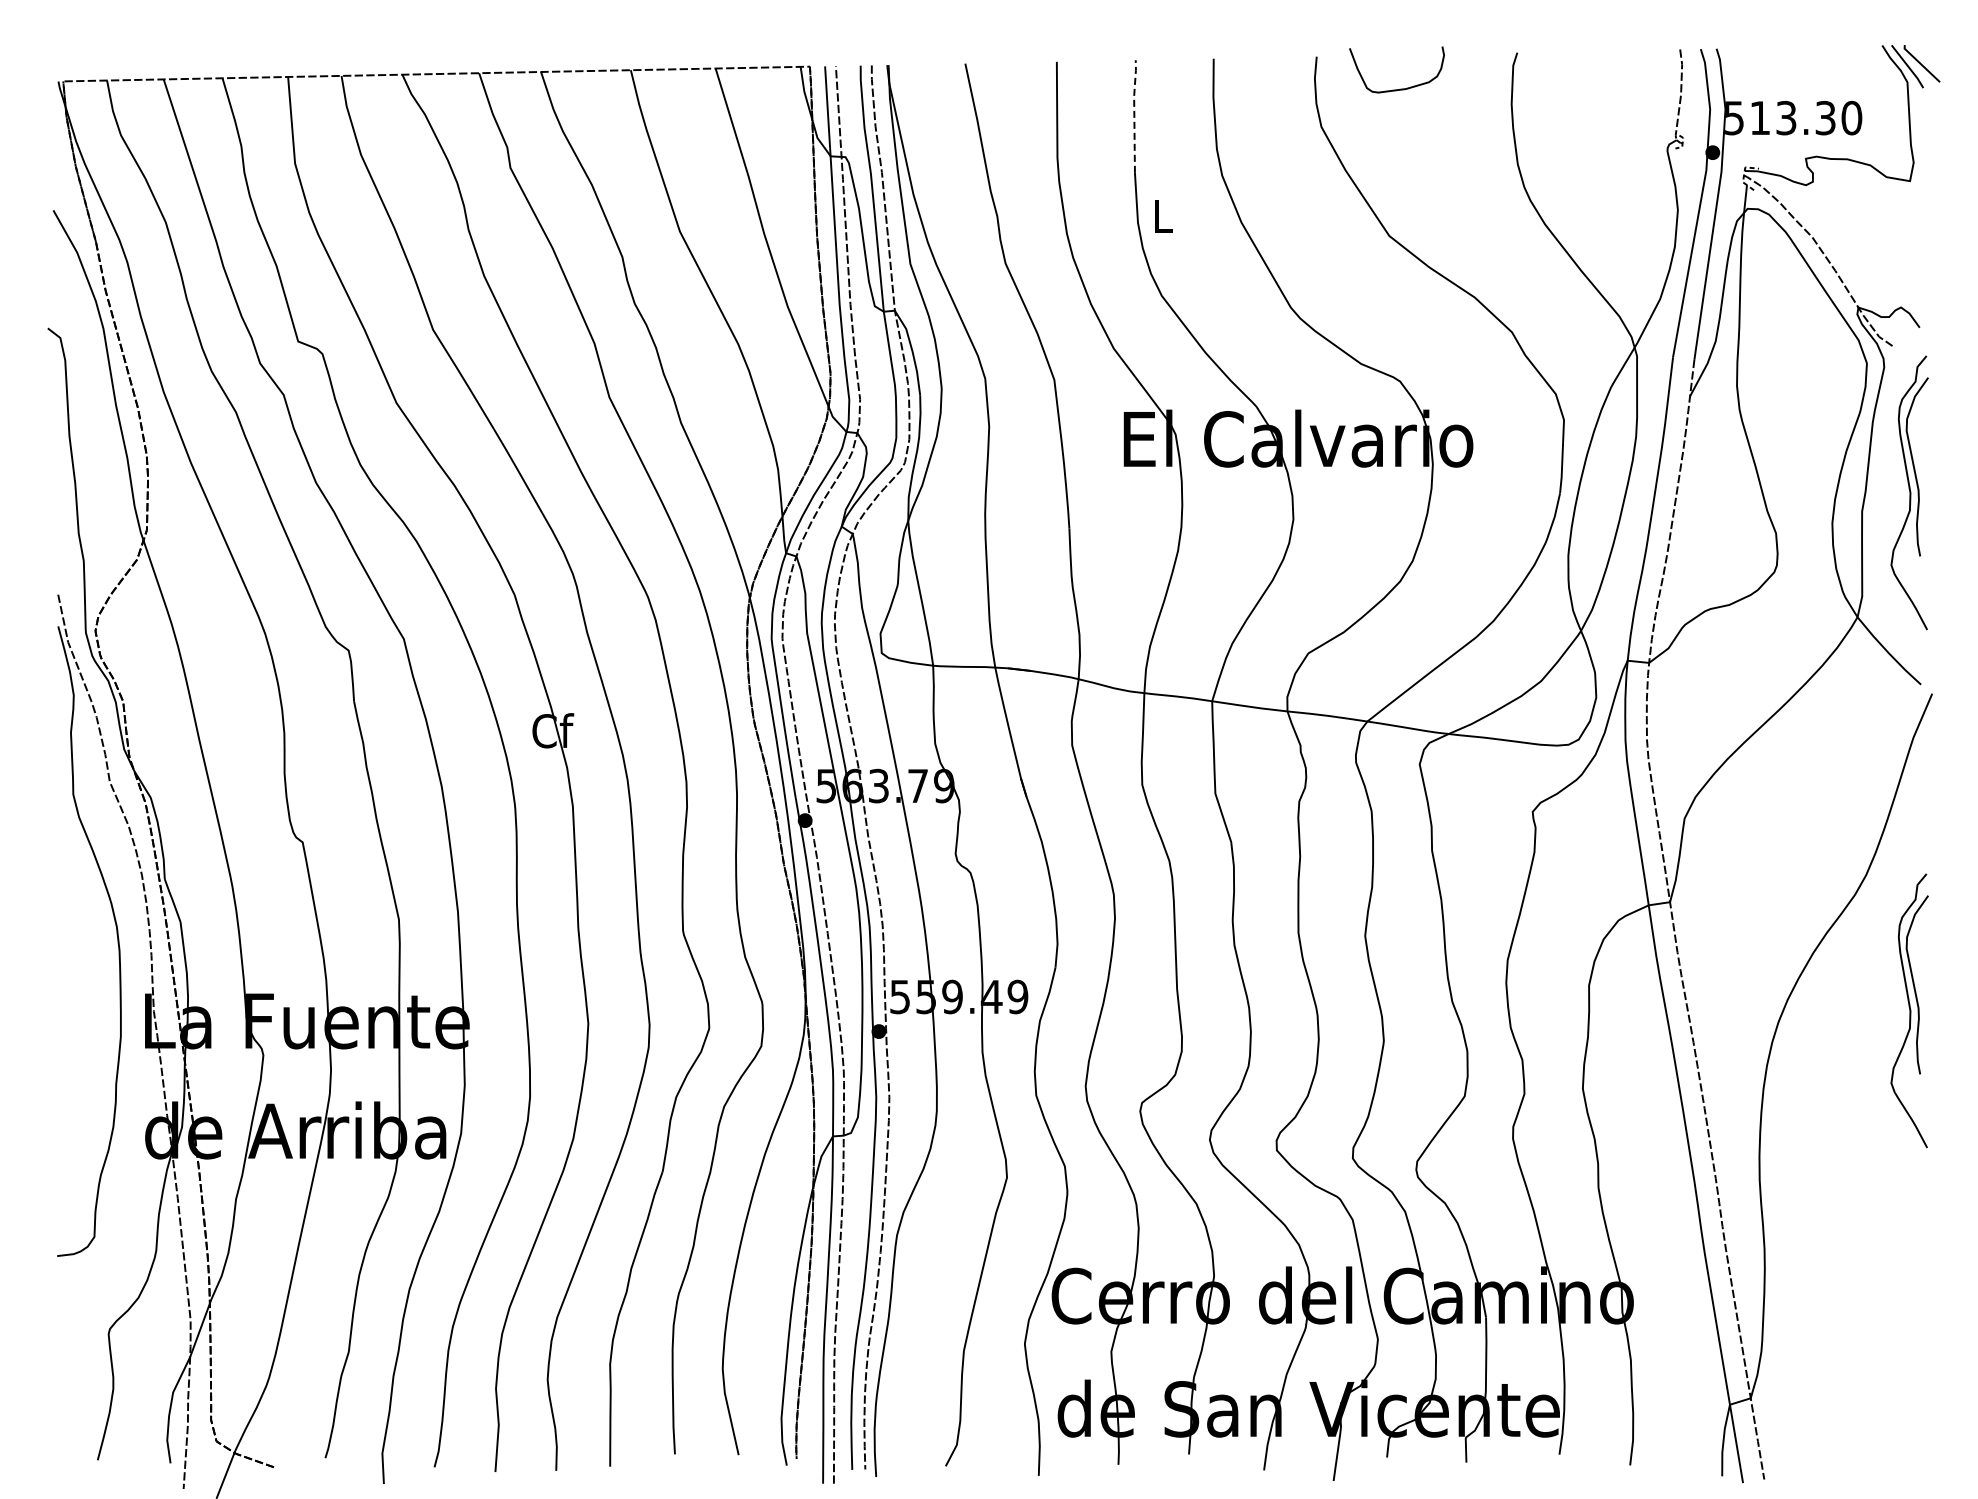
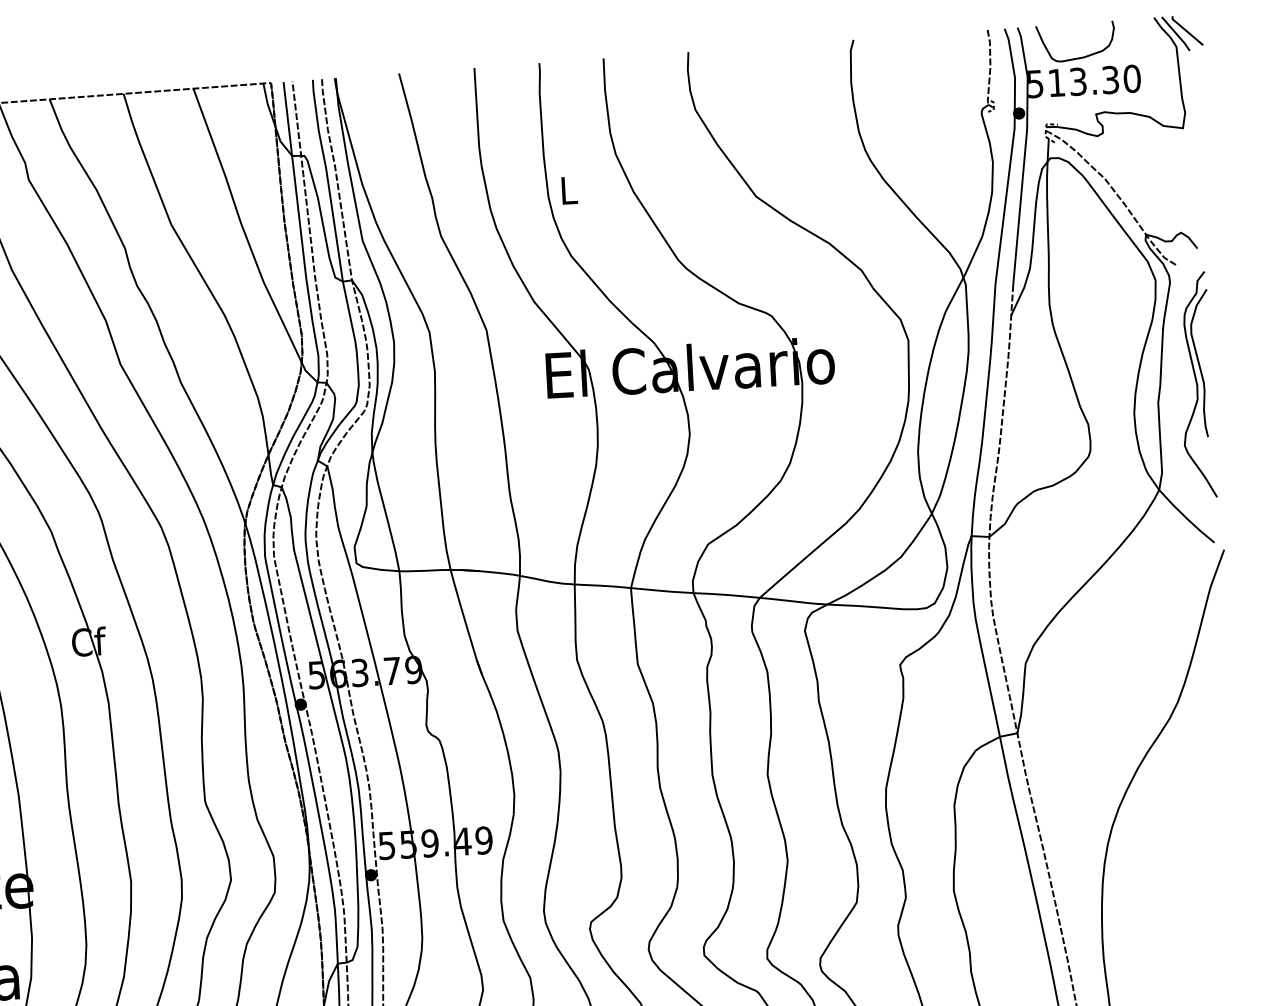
curve: (1400, 88) -> (1079, 57), moved
line: (1134, 115) -> (540, 108), dashed -> solid
part: (1909, 1010) -> (1219, 811), removed

